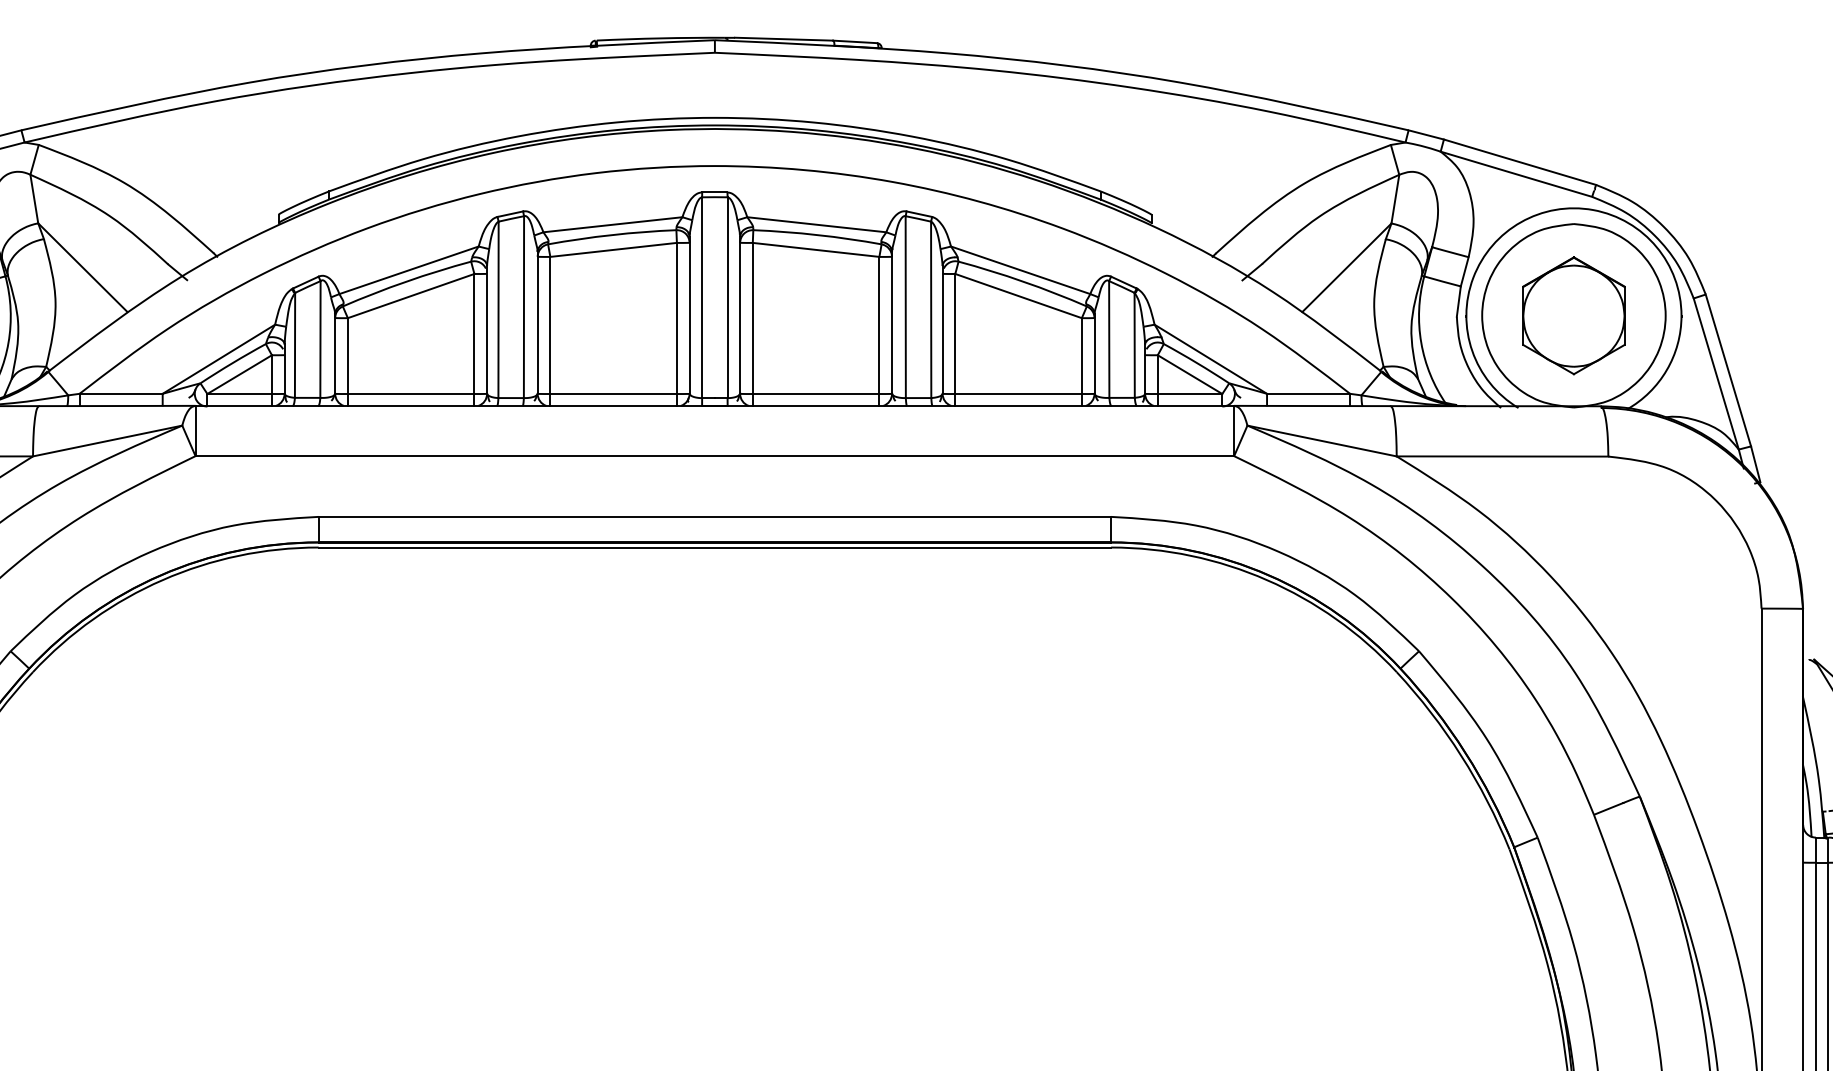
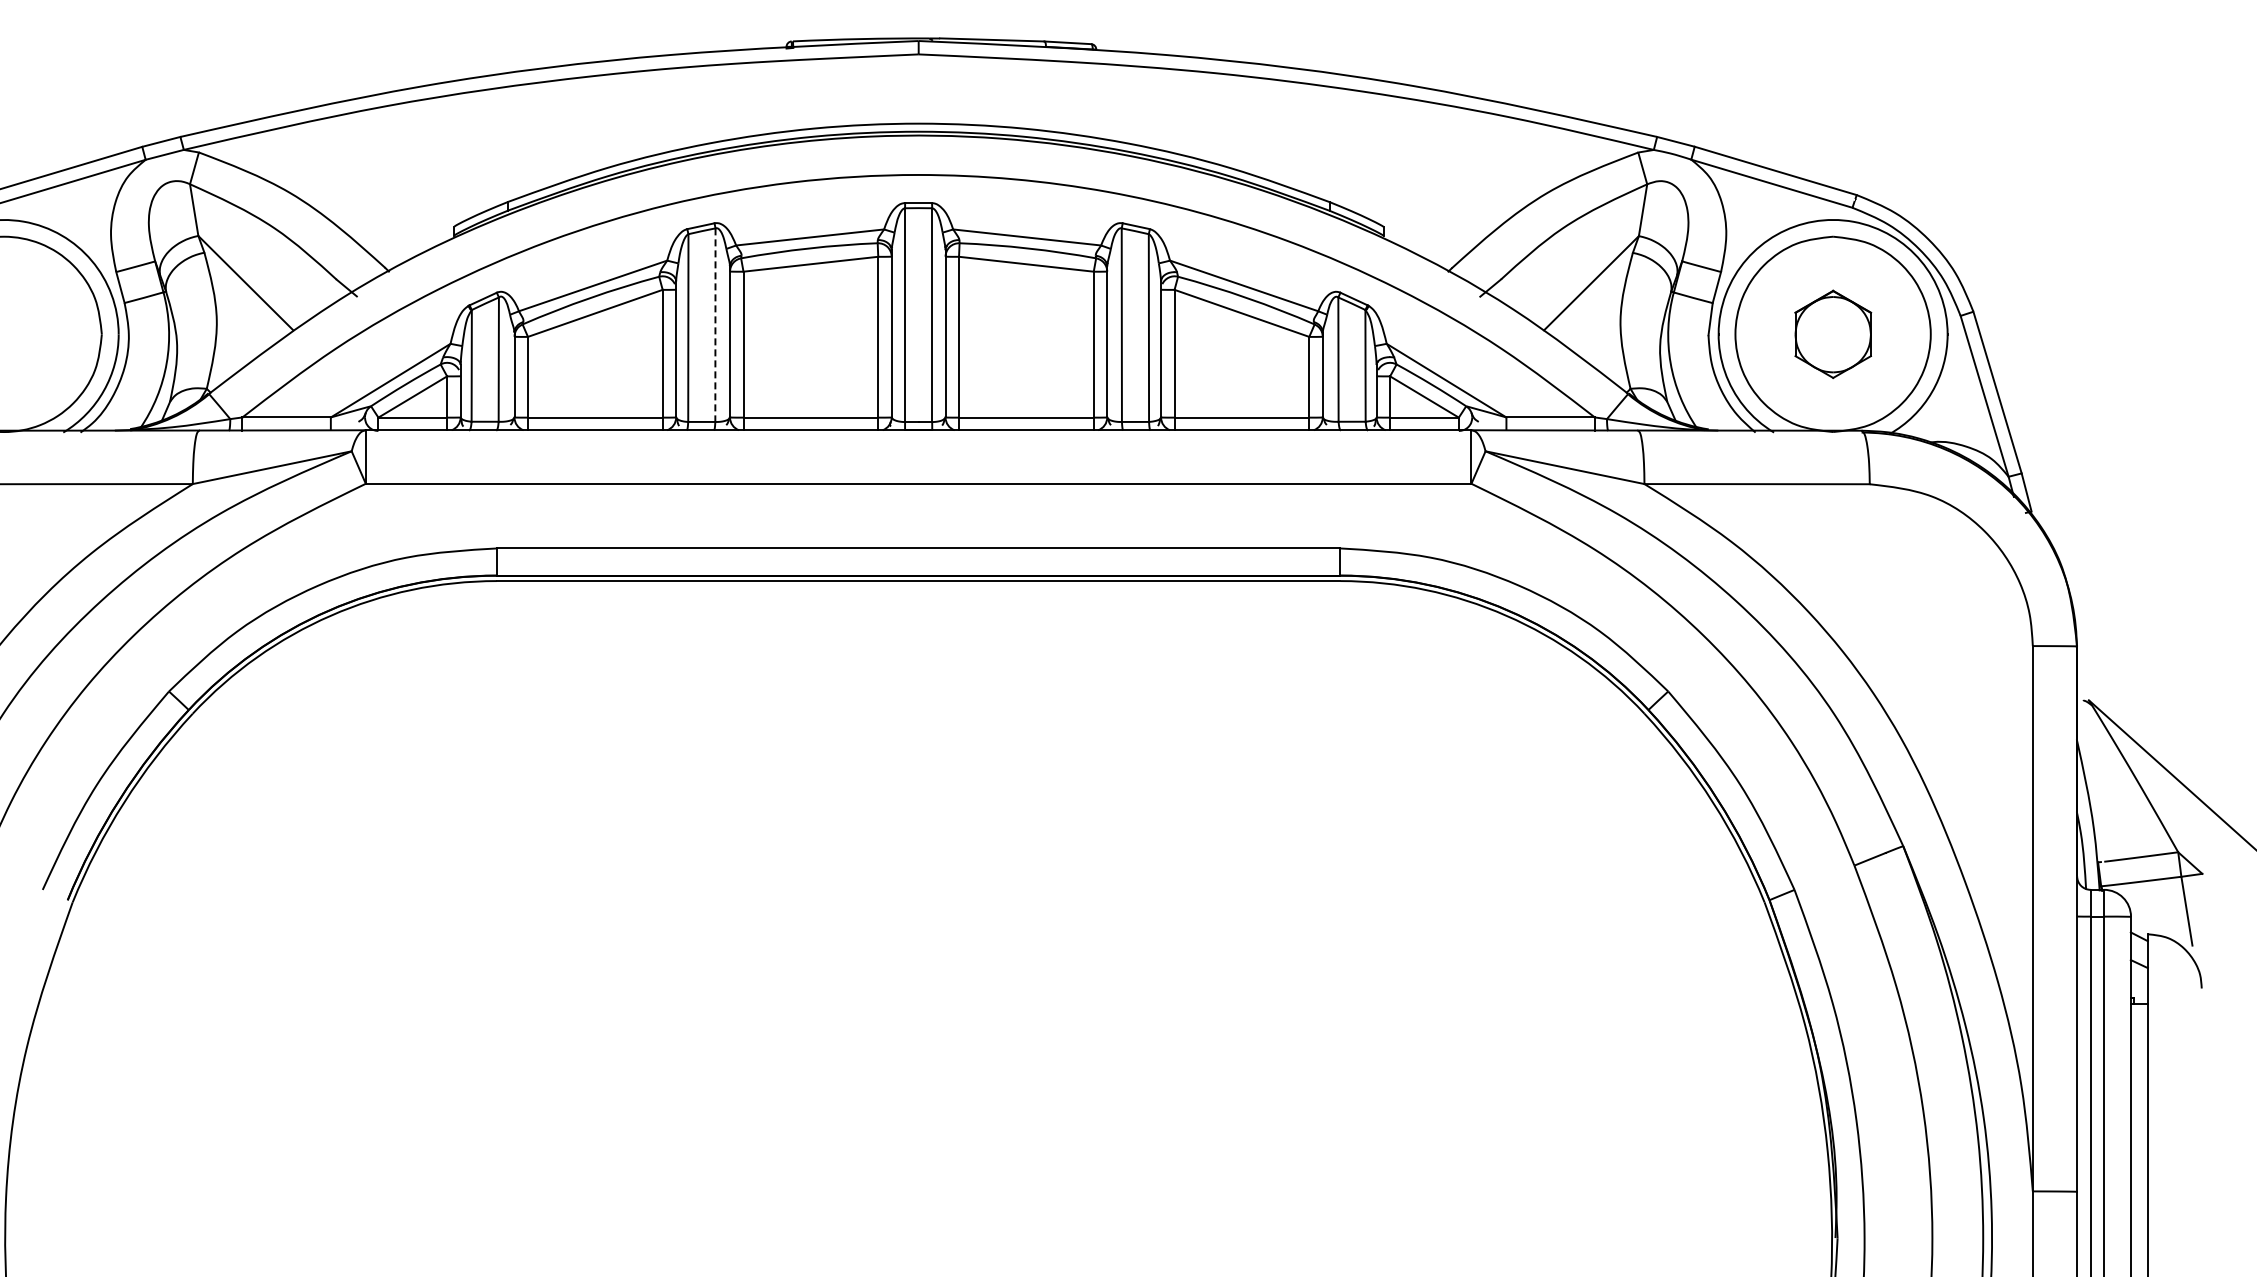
line: (524, 307) -> (715, 325), solid -> dashed
part: (1574, 315) -> (1833, 334), size x0.7

